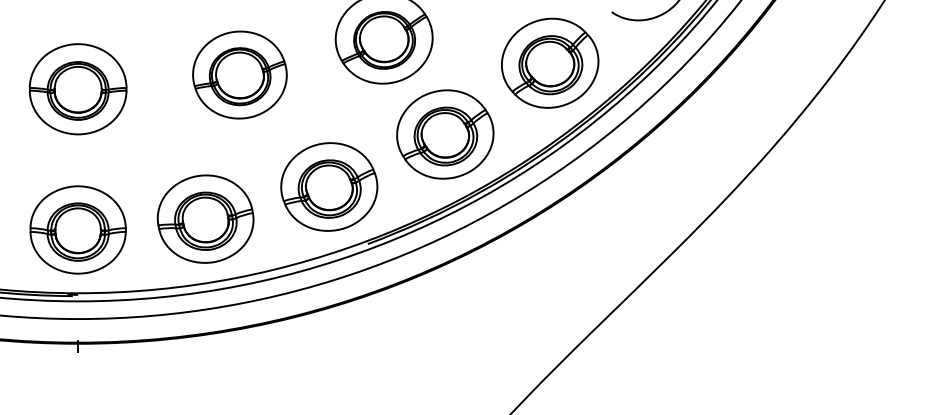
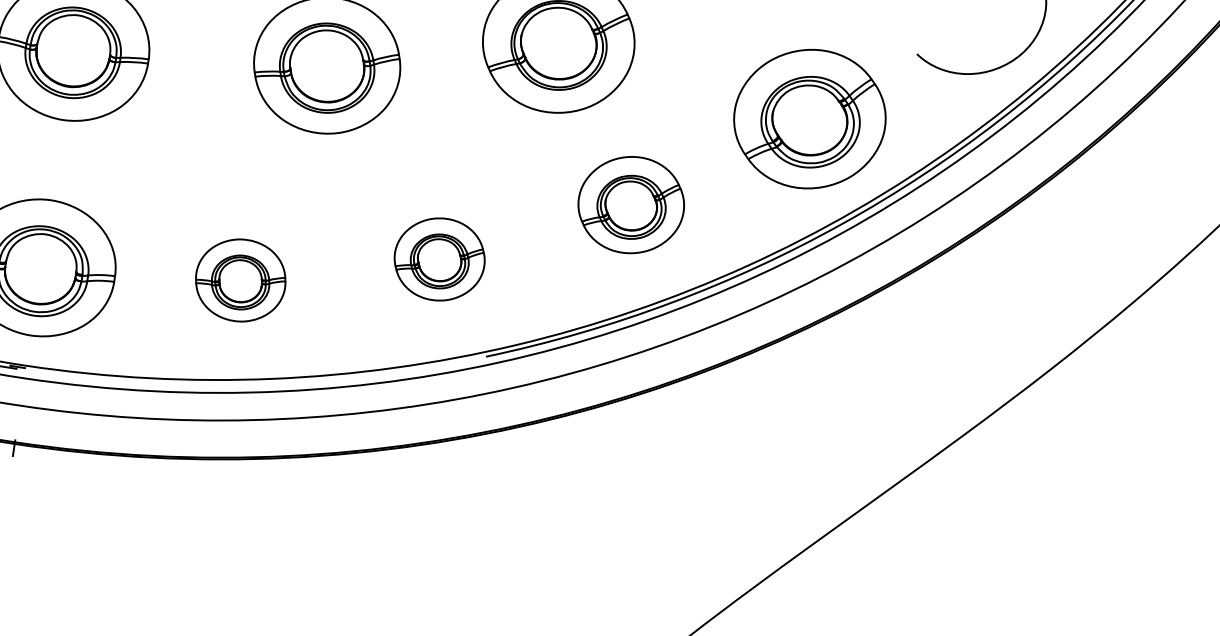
part: (445, 134) -> (631, 205), size x0.7
part: (329, 186) -> (439, 258), size x0.6
part: (205, 218) -> (240, 279), size x0.6

